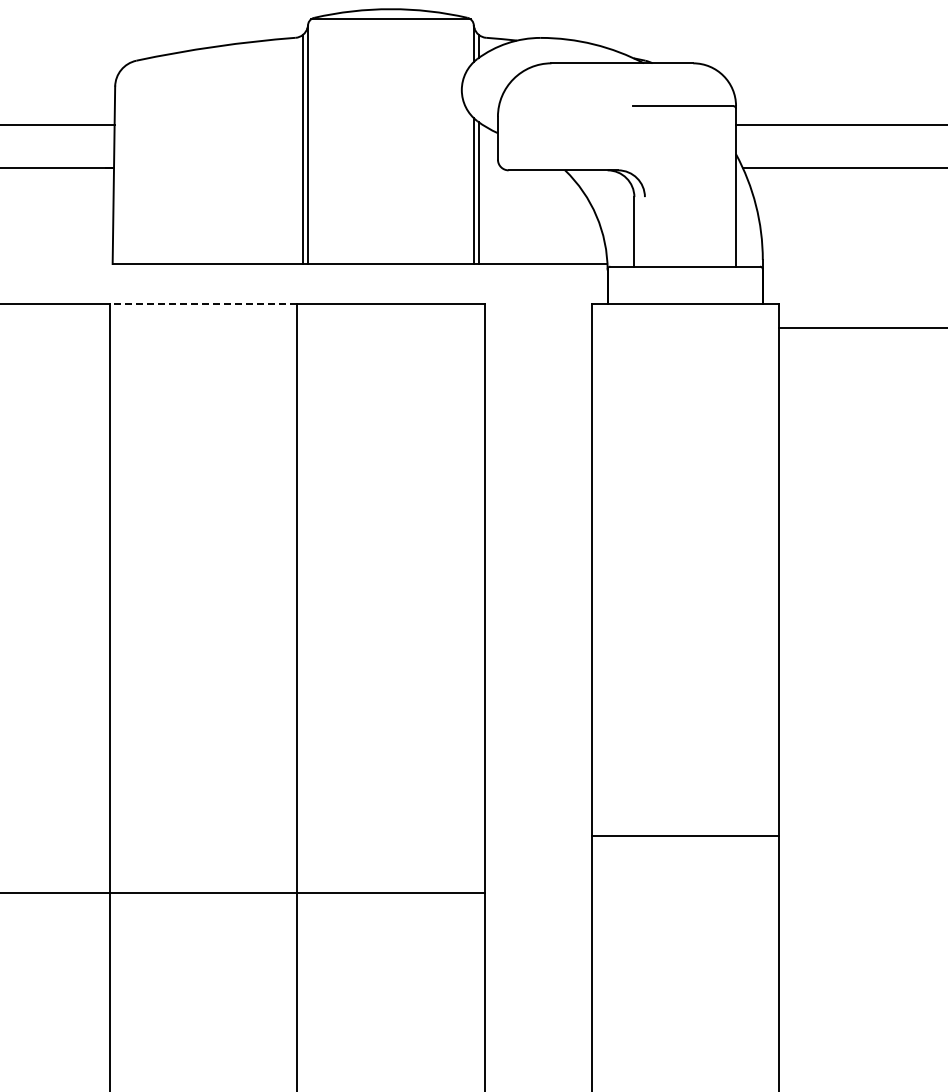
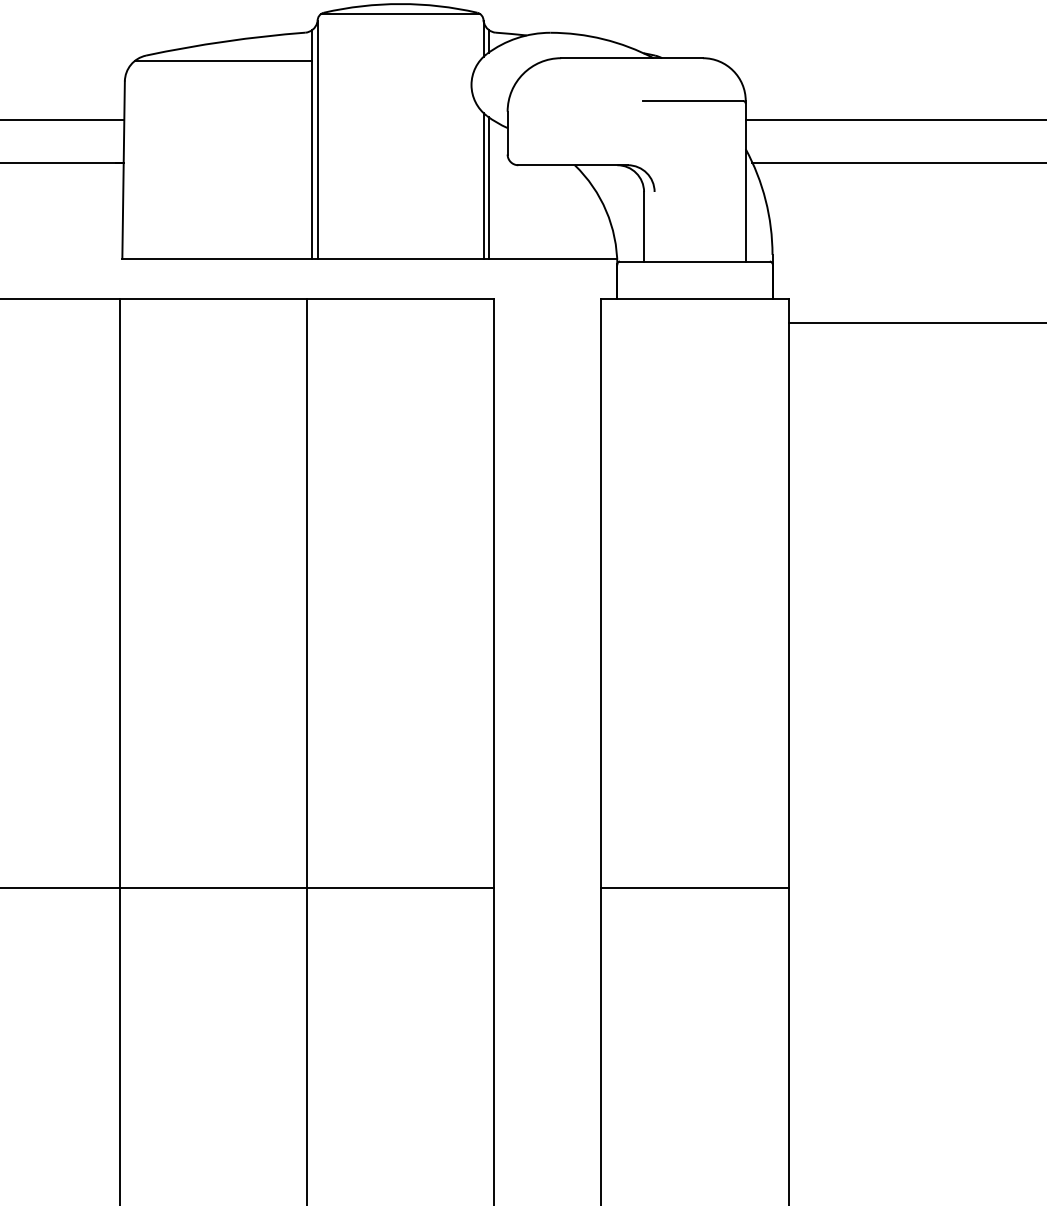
line: (213, 65) -> (223, 60), added
line: (203, 304) -> (213, 299), dashed -> solid
line: (684, 835) -> (694, 887), moved

